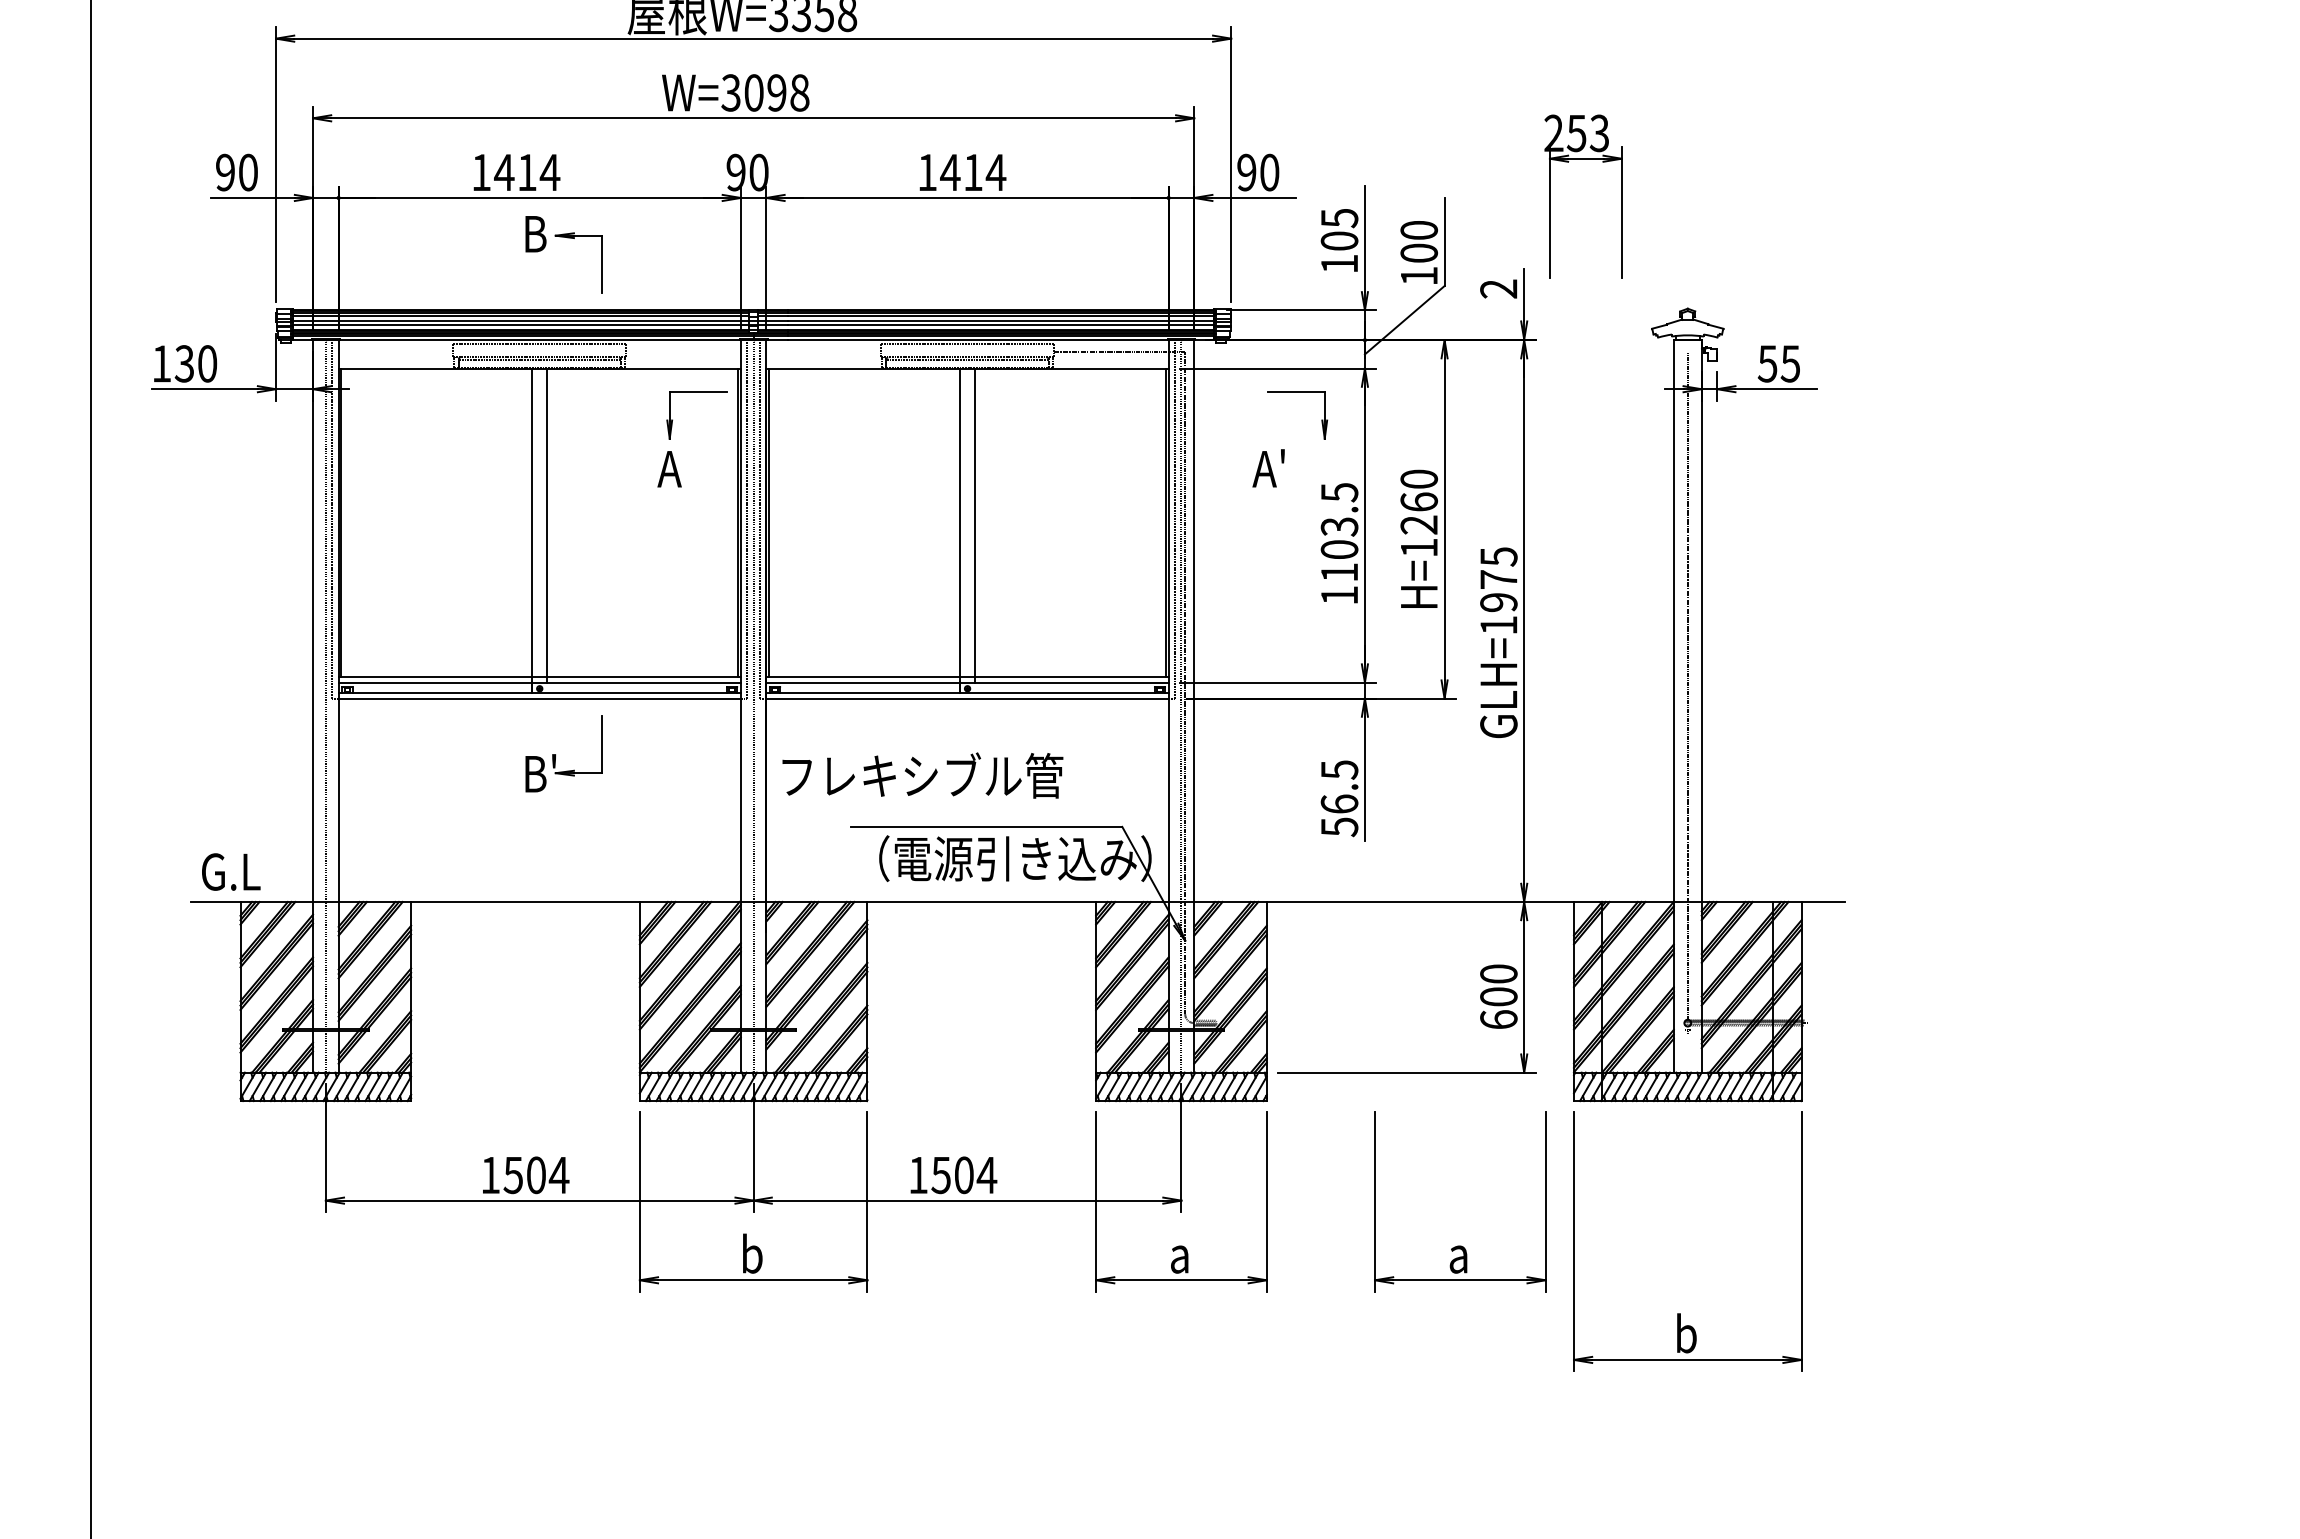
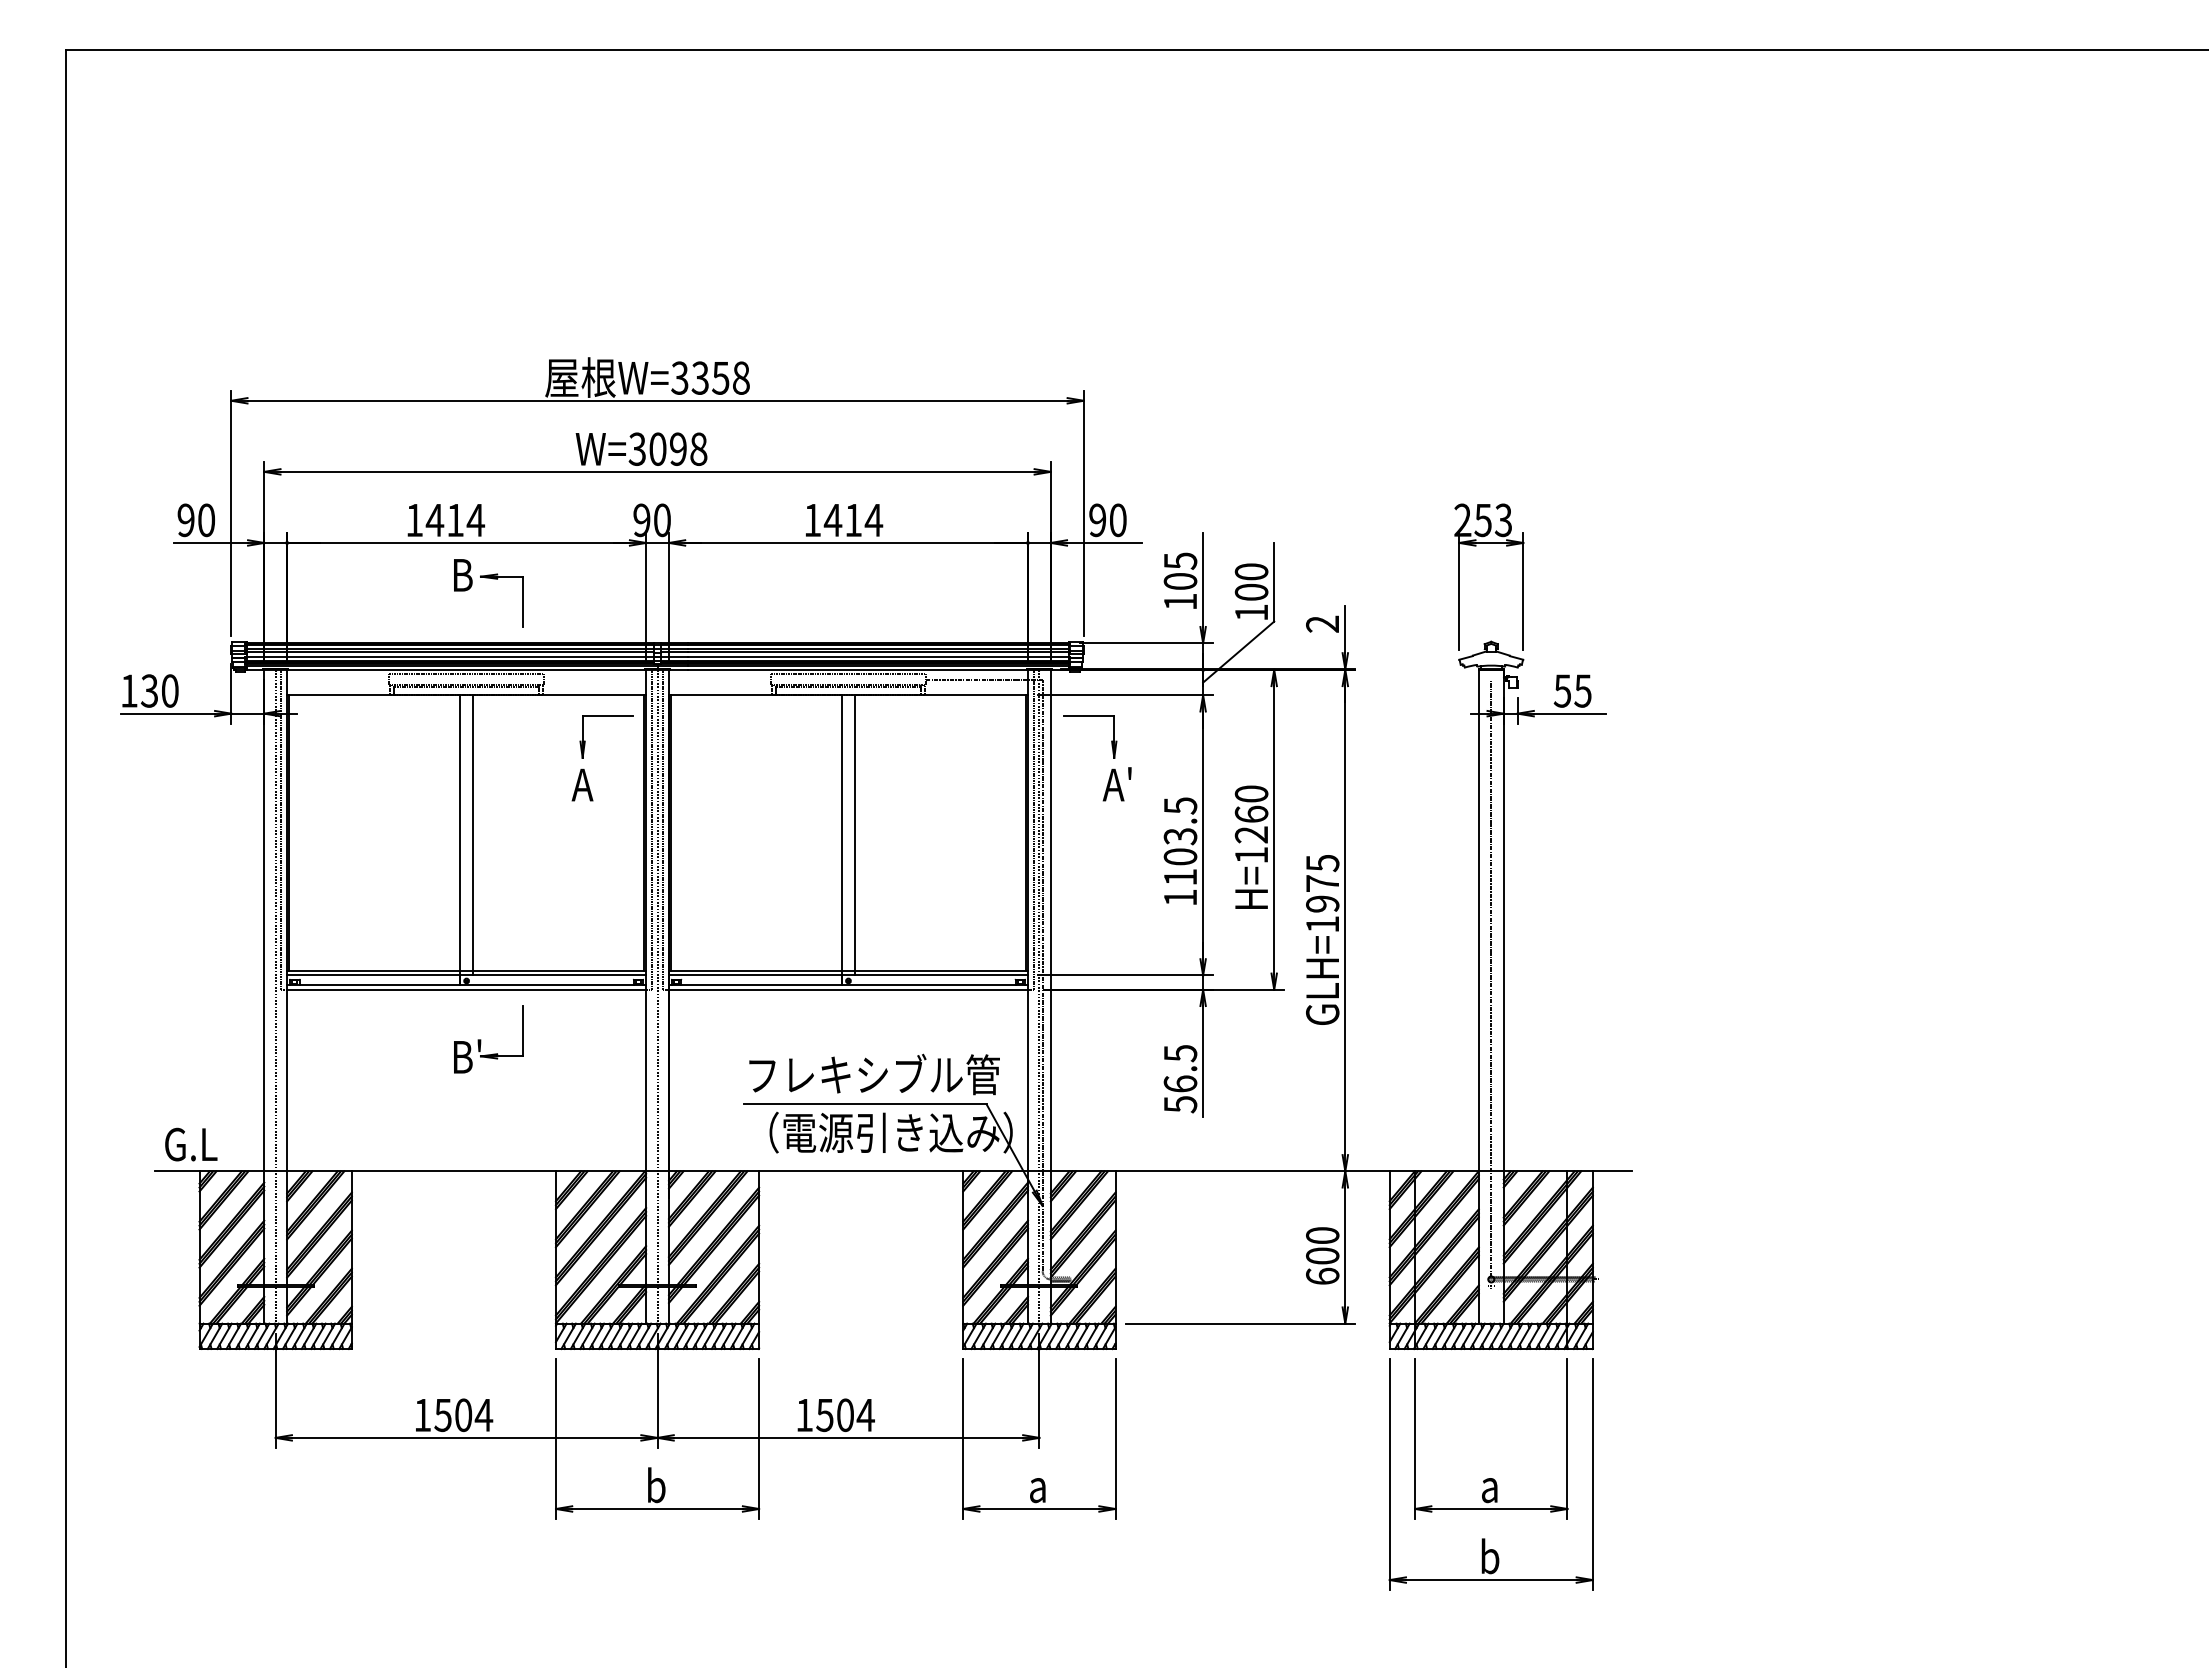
part: (1550, 196) -> (1459, 576), moved
part: (1298, 392) -> (1090, 716), moved
text: (922, 775) -> (874, 1074), moved
part: (1460, 1246) -> (1491, 1478), moved

